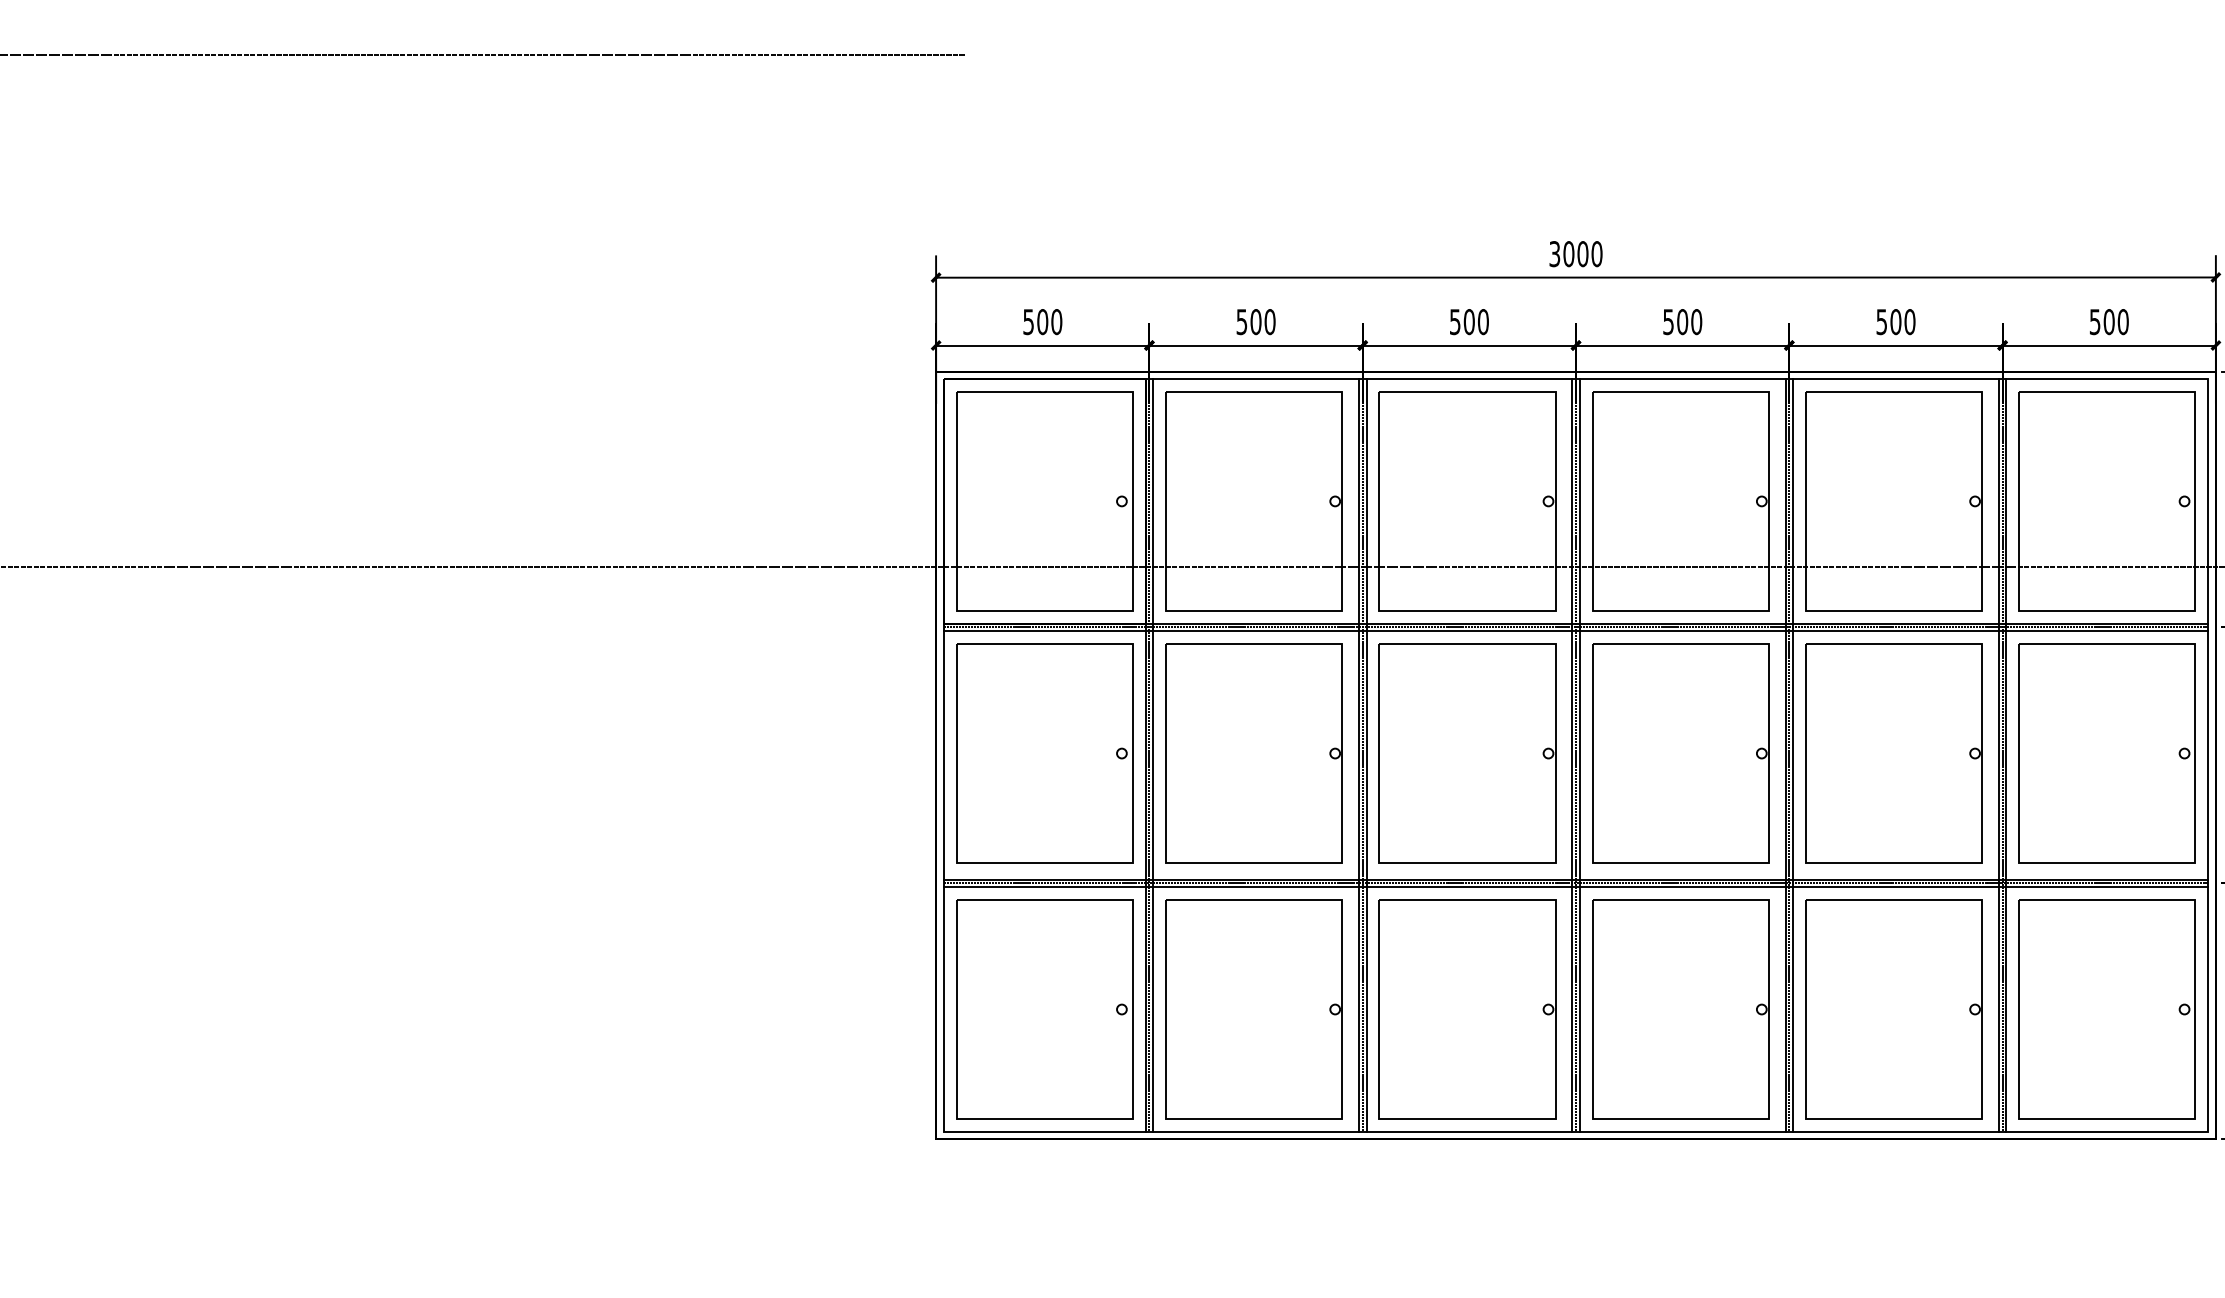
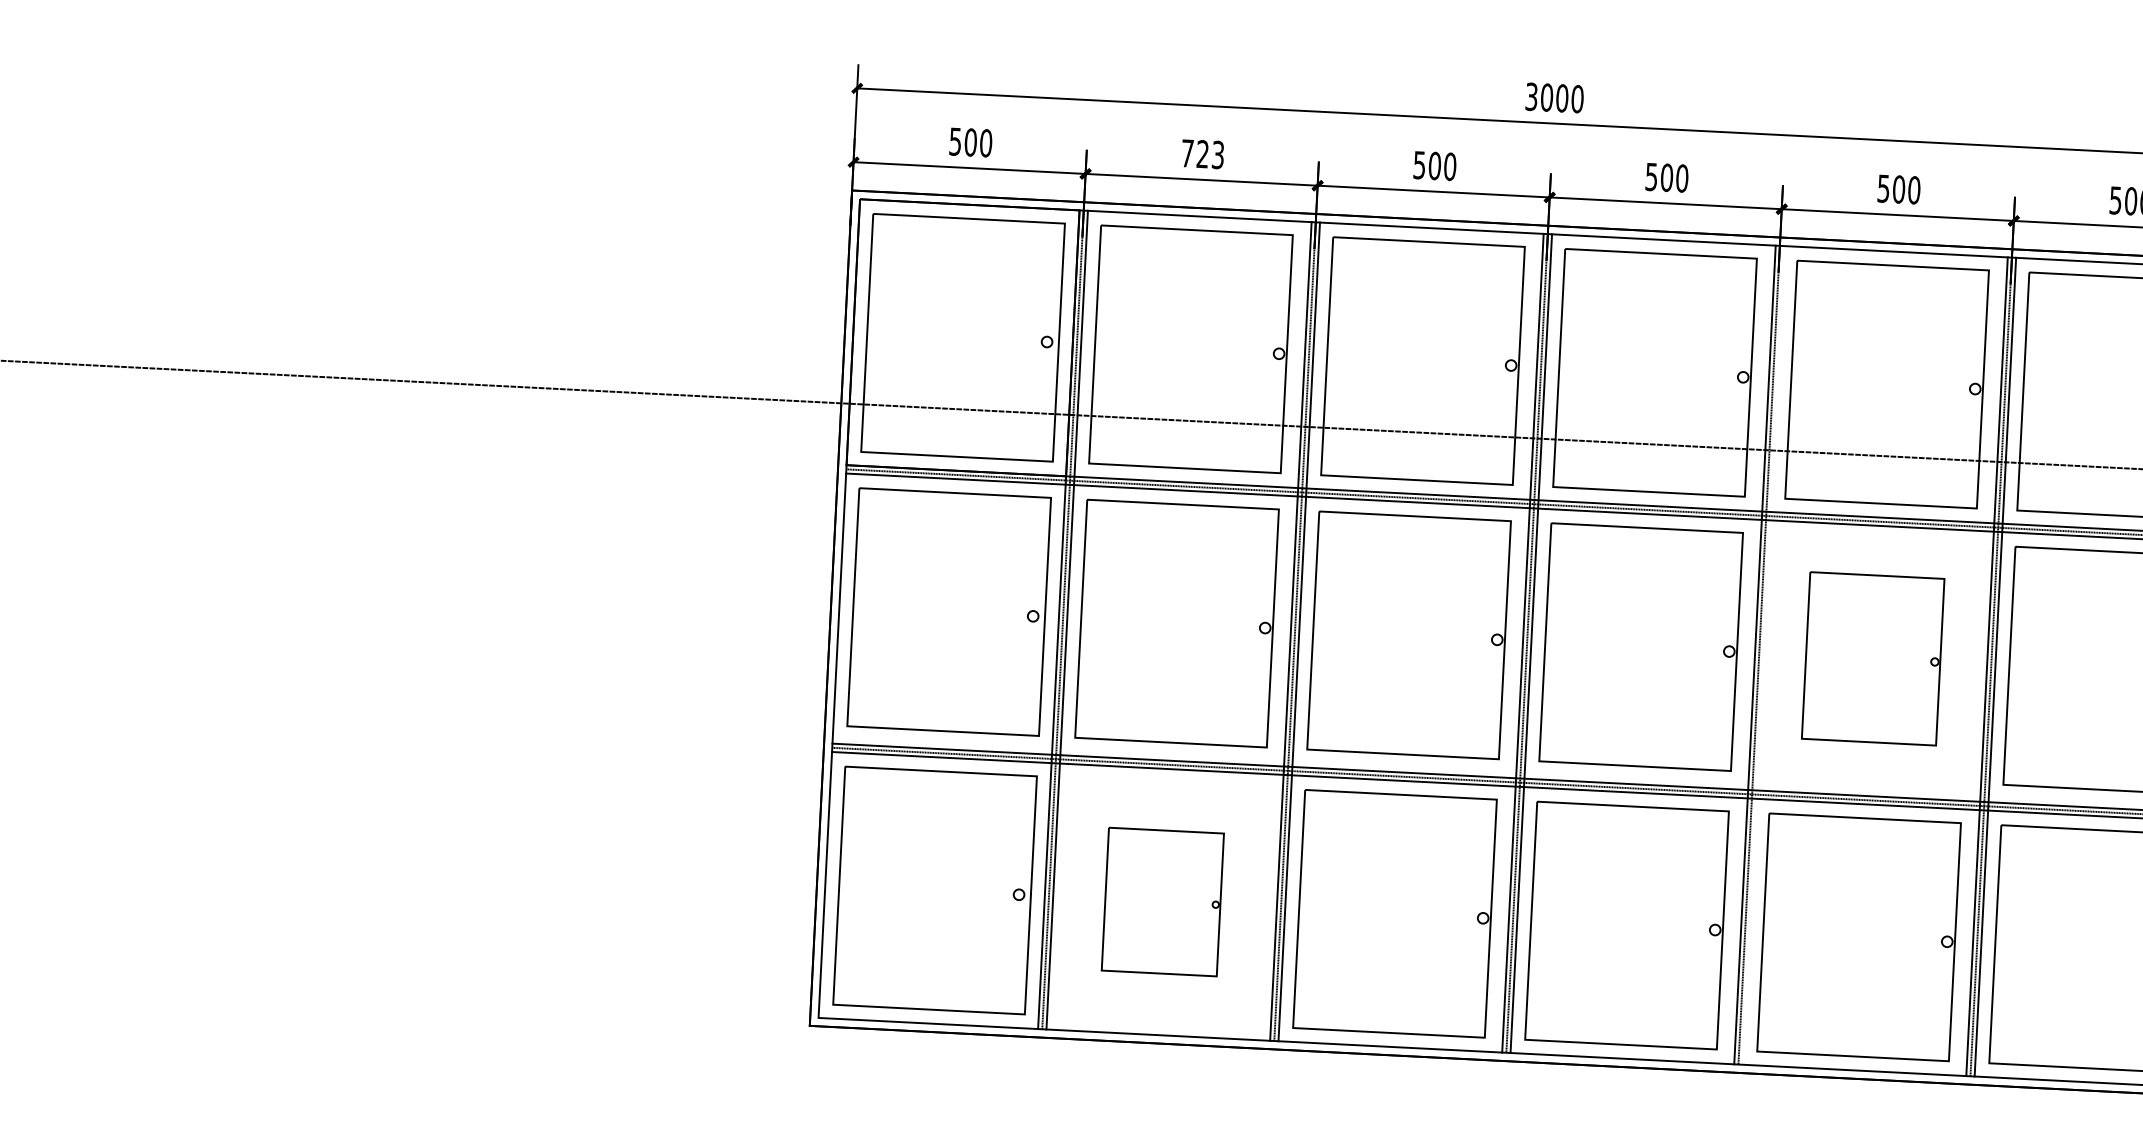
text: (1255, 322) -> (1202, 154), 500 -> 723
part: (1893, 753) -> (1872, 658), size x0.7
line: (1793, 755) -> (1763, 655), removed
part: (1253, 1009) -> (1162, 902), size x0.6

